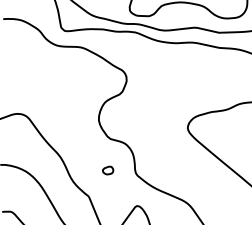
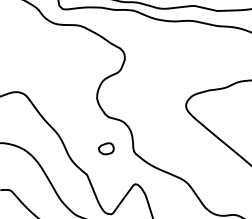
part: (107, 170) -> (105, 148), size x1.43

